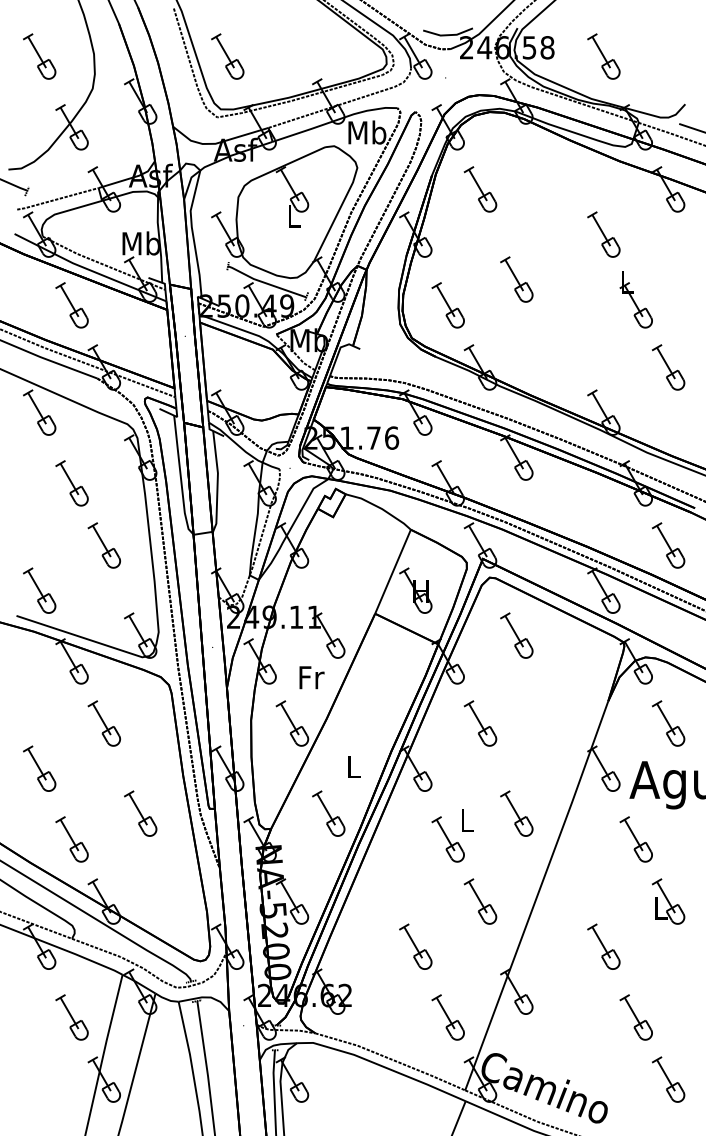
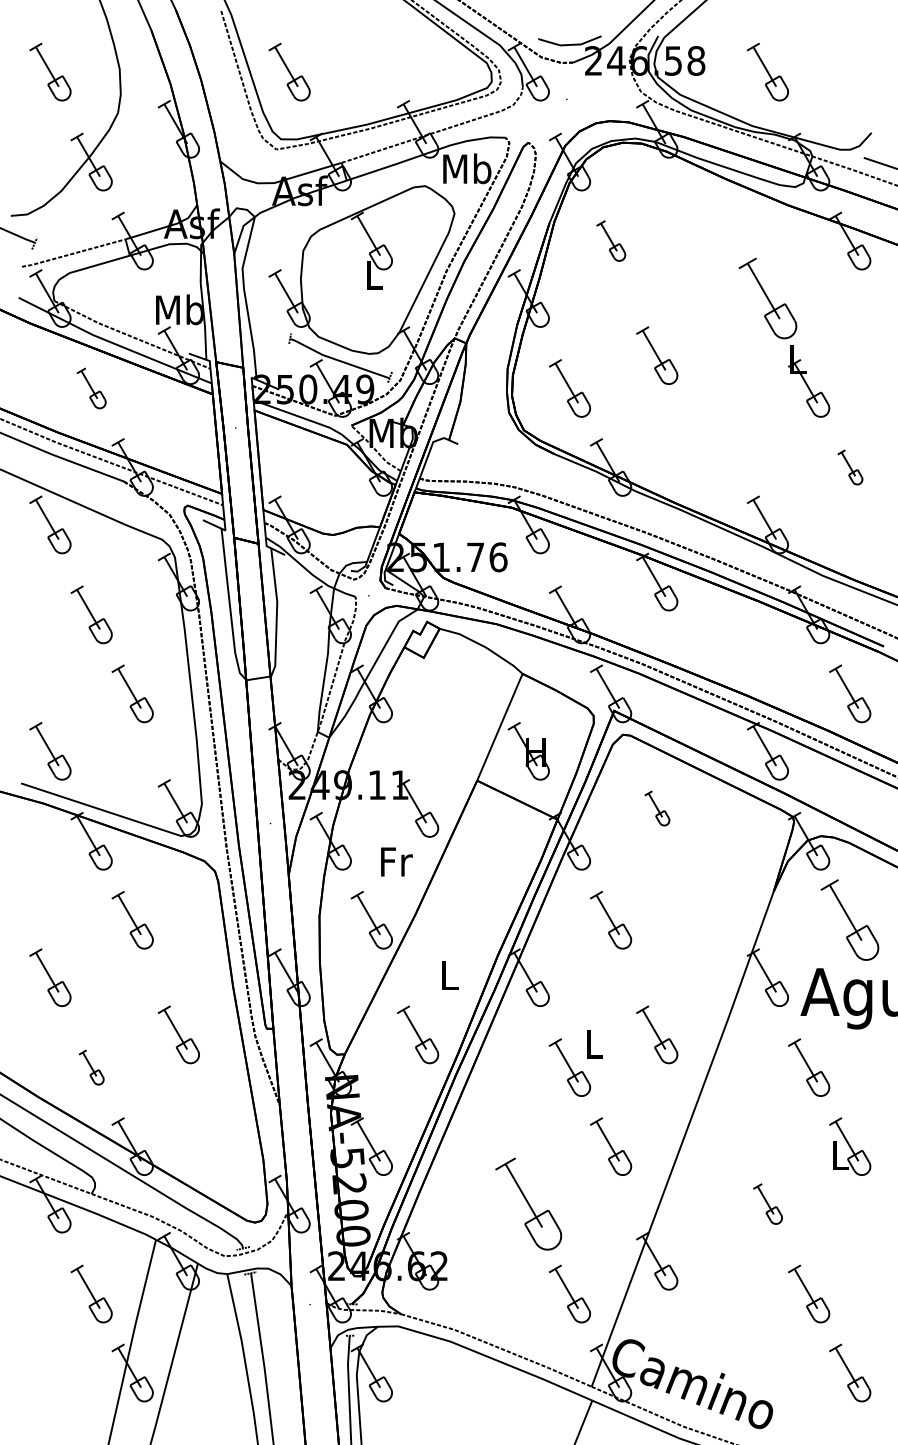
part: (480, 188) -> (611, 240), size x0.7
part: (603, 234) -> (767, 298), size x1.4
part: (71, 305) -> (91, 388), size x0.7
part: (668, 367) -> (850, 467), size x0.6
part: (516, 635) -> (657, 808), size x0.6
part: (668, 723) -> (850, 920), size x1.4
part: (71, 839) -> (91, 1067), size x0.6
part: (415, 946) -> (528, 1203), size x1.6
part: (603, 946) -> (767, 1203), size x0.7

